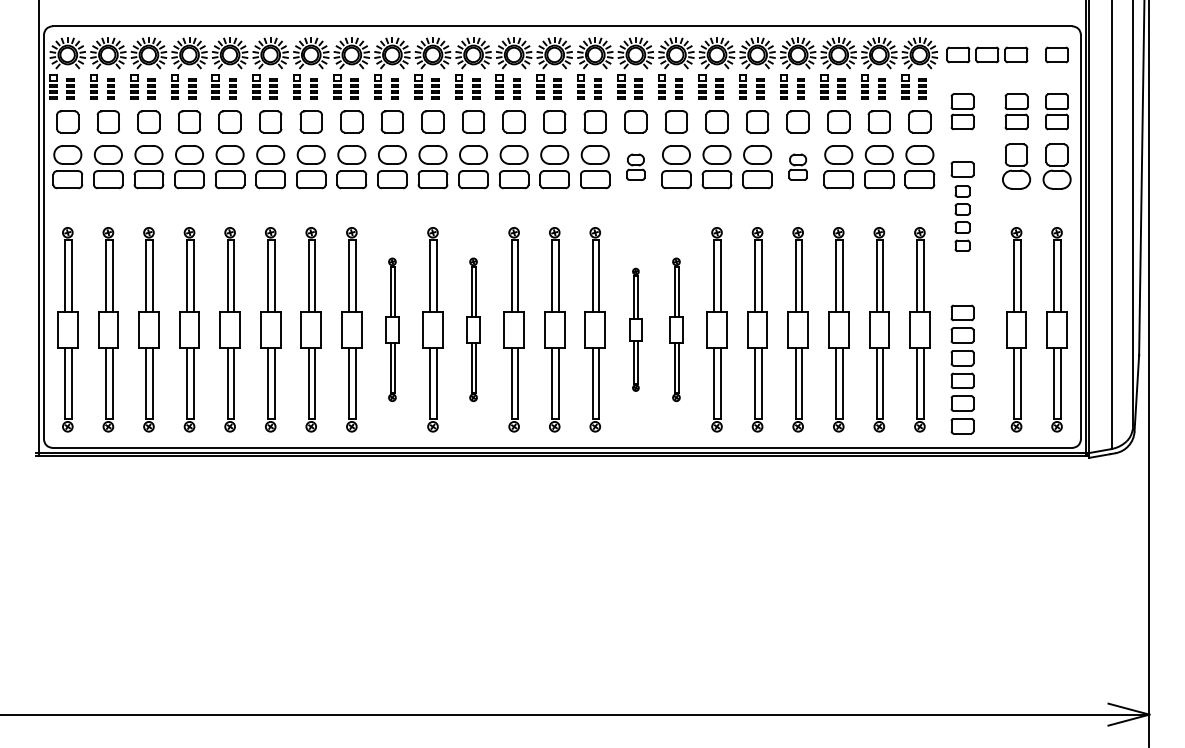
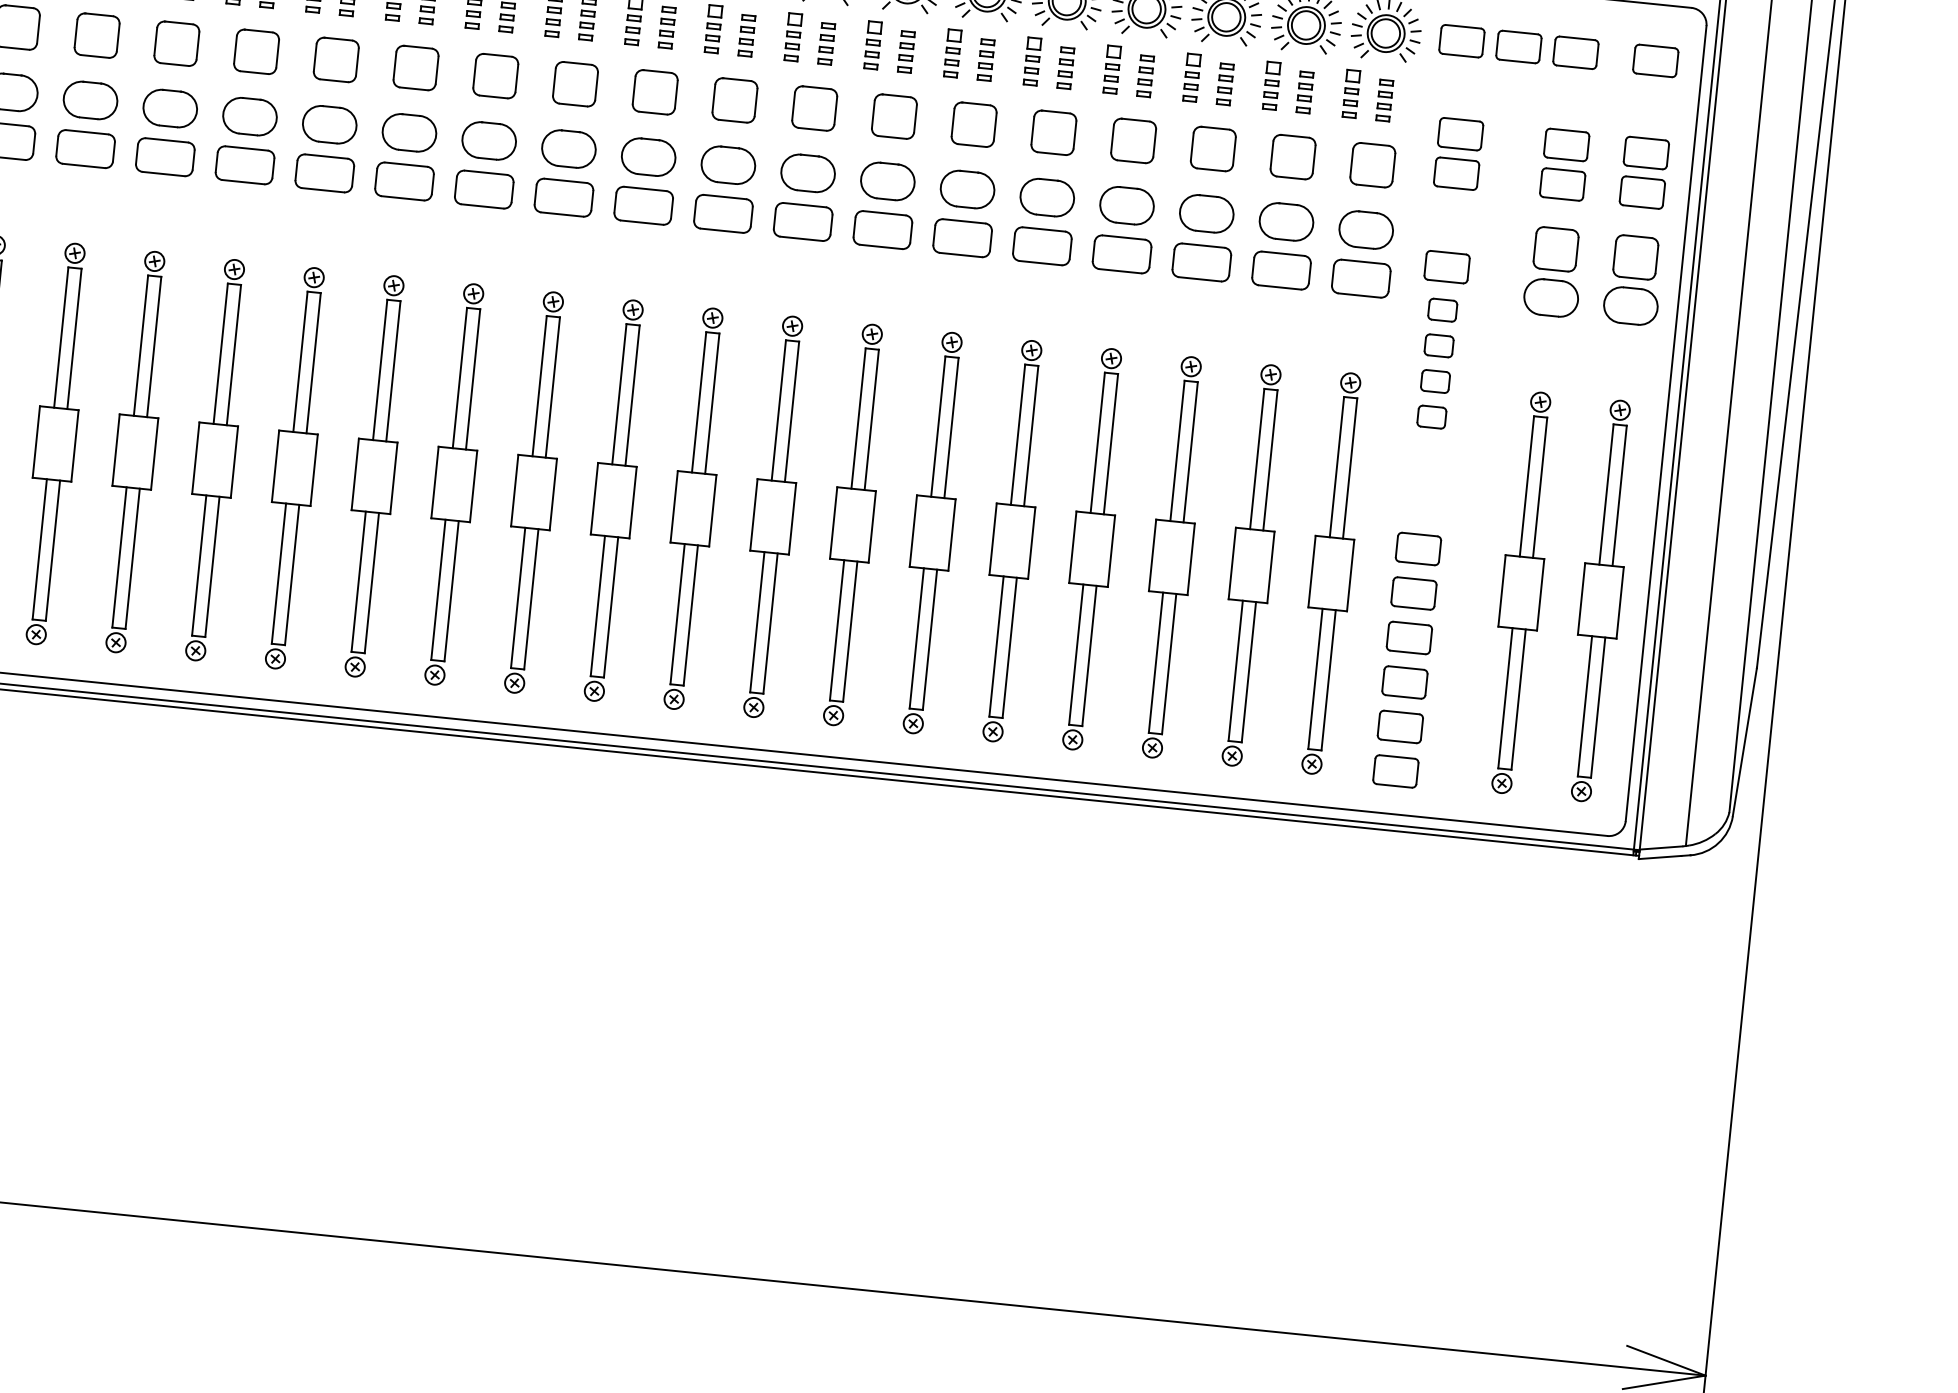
part: (635, 167) -> (804, 197), size x1.67
part: (797, 167) -> (1123, 230), size x1.67
part: (392, 329) -> (295, 467), size x1.43
part: (473, 329) -> (454, 483), size x1.43
part: (635, 329) -> (772, 516), size x1.67
part: (676, 329) -> (853, 524), size x1.43

